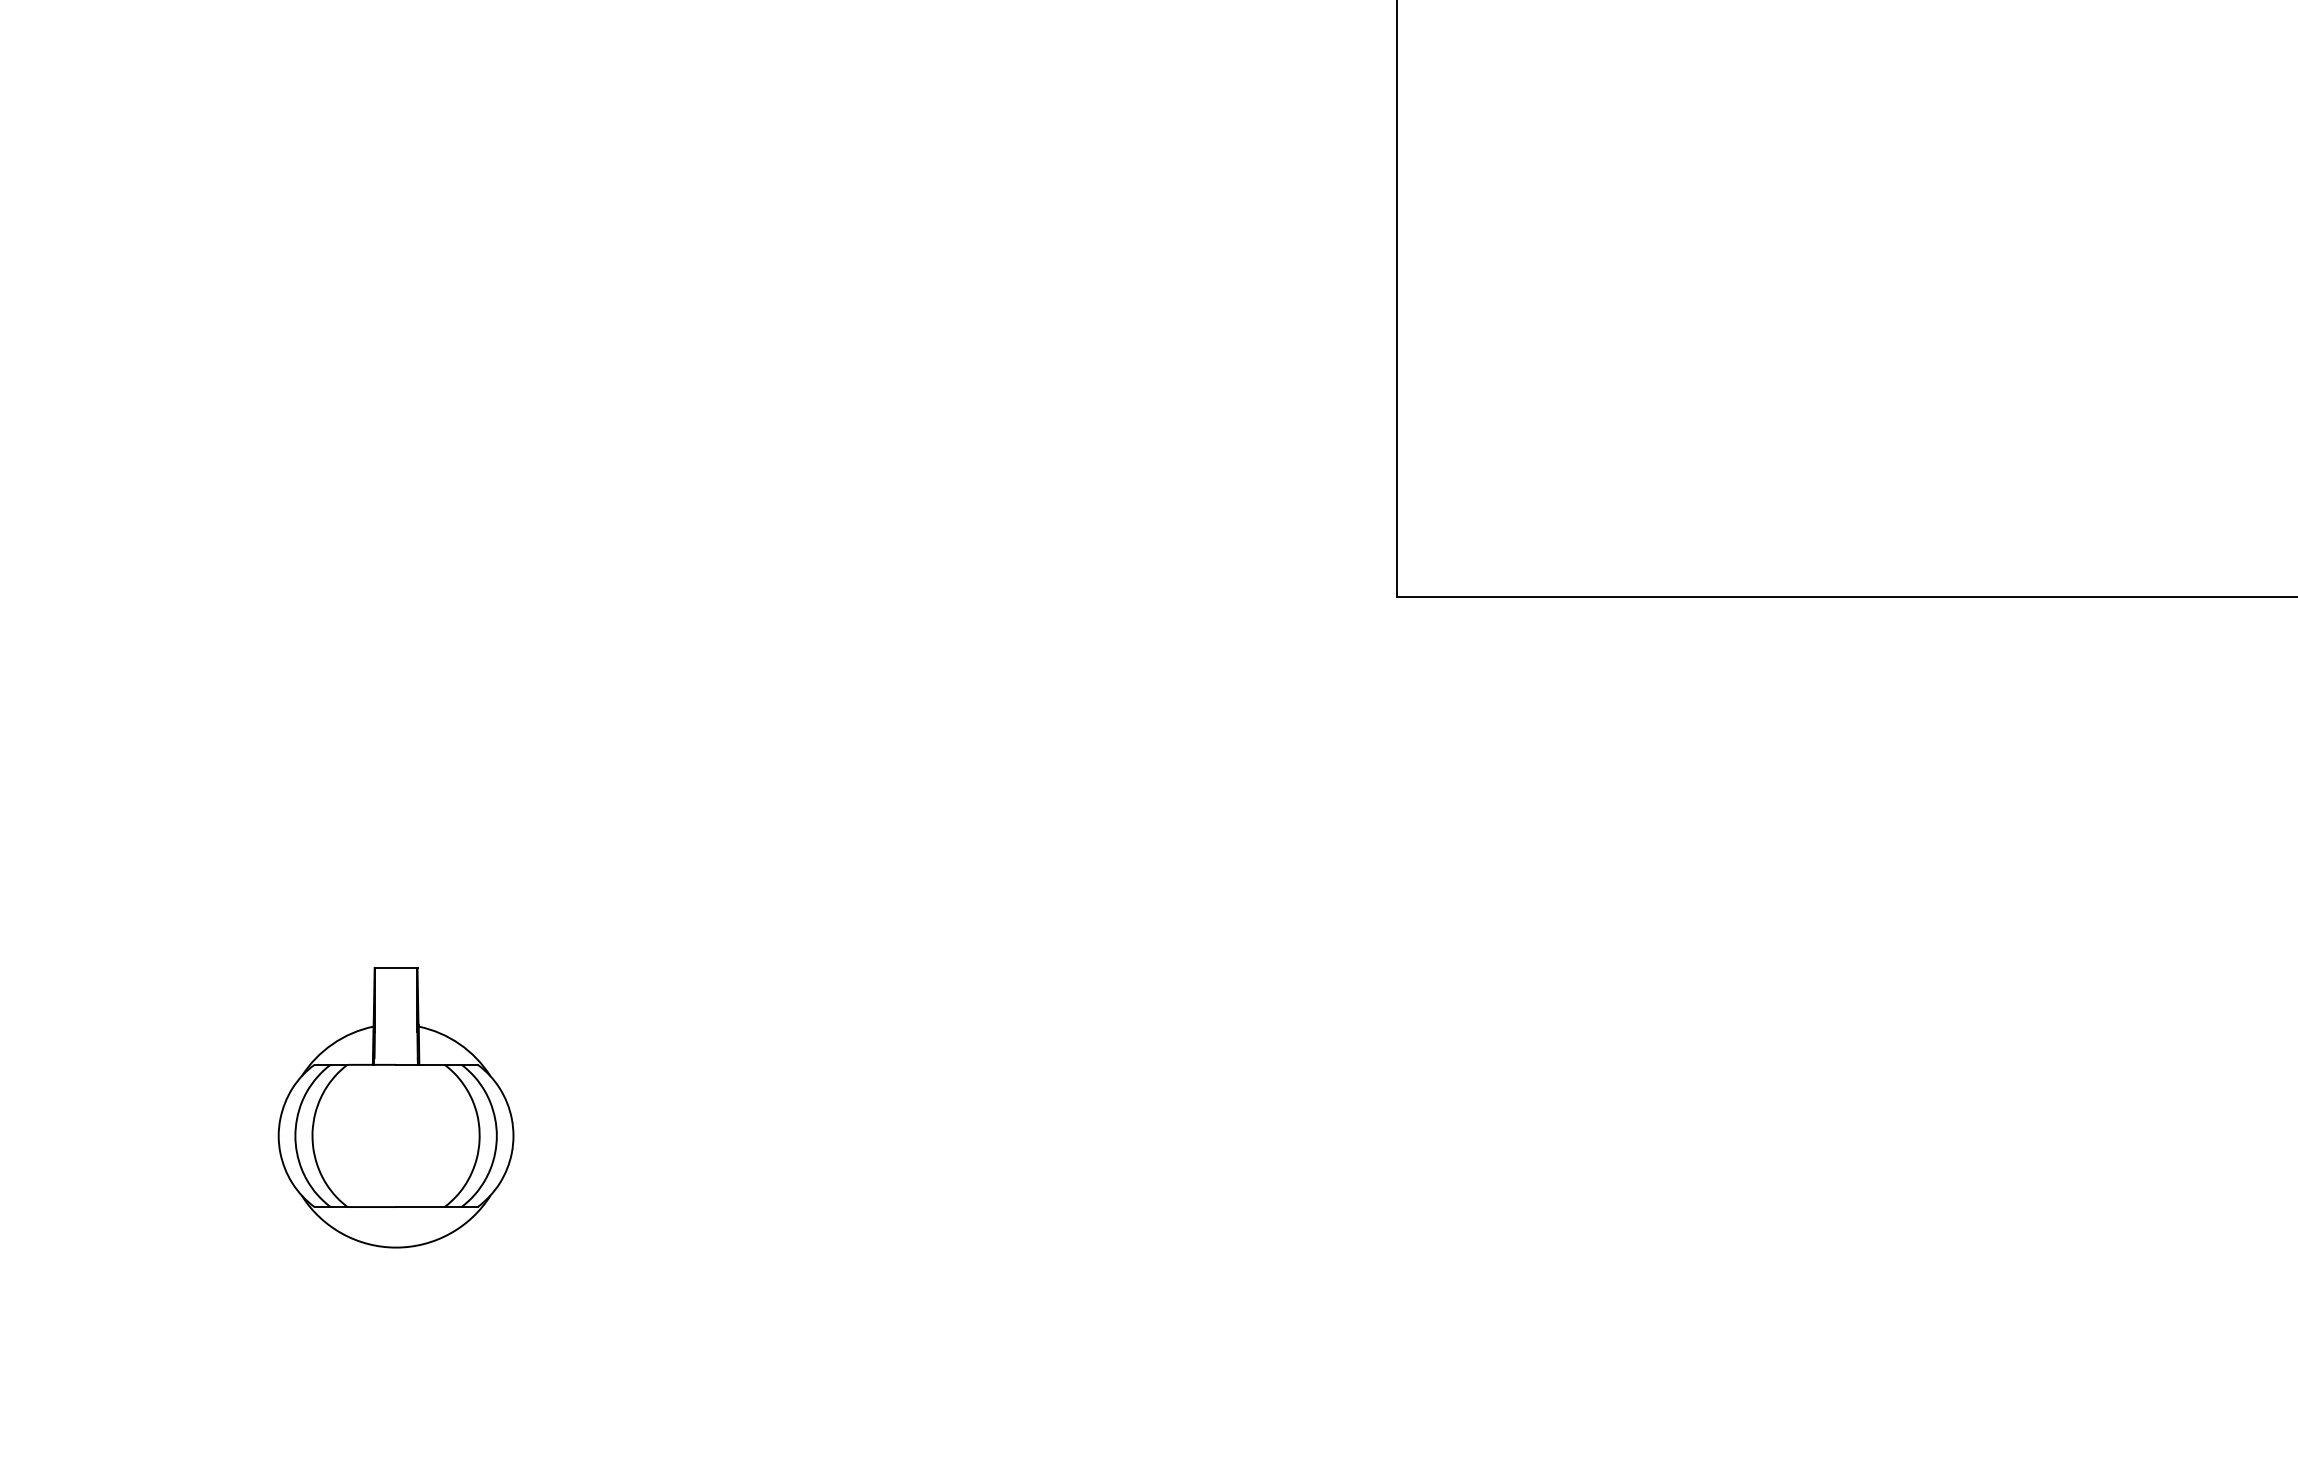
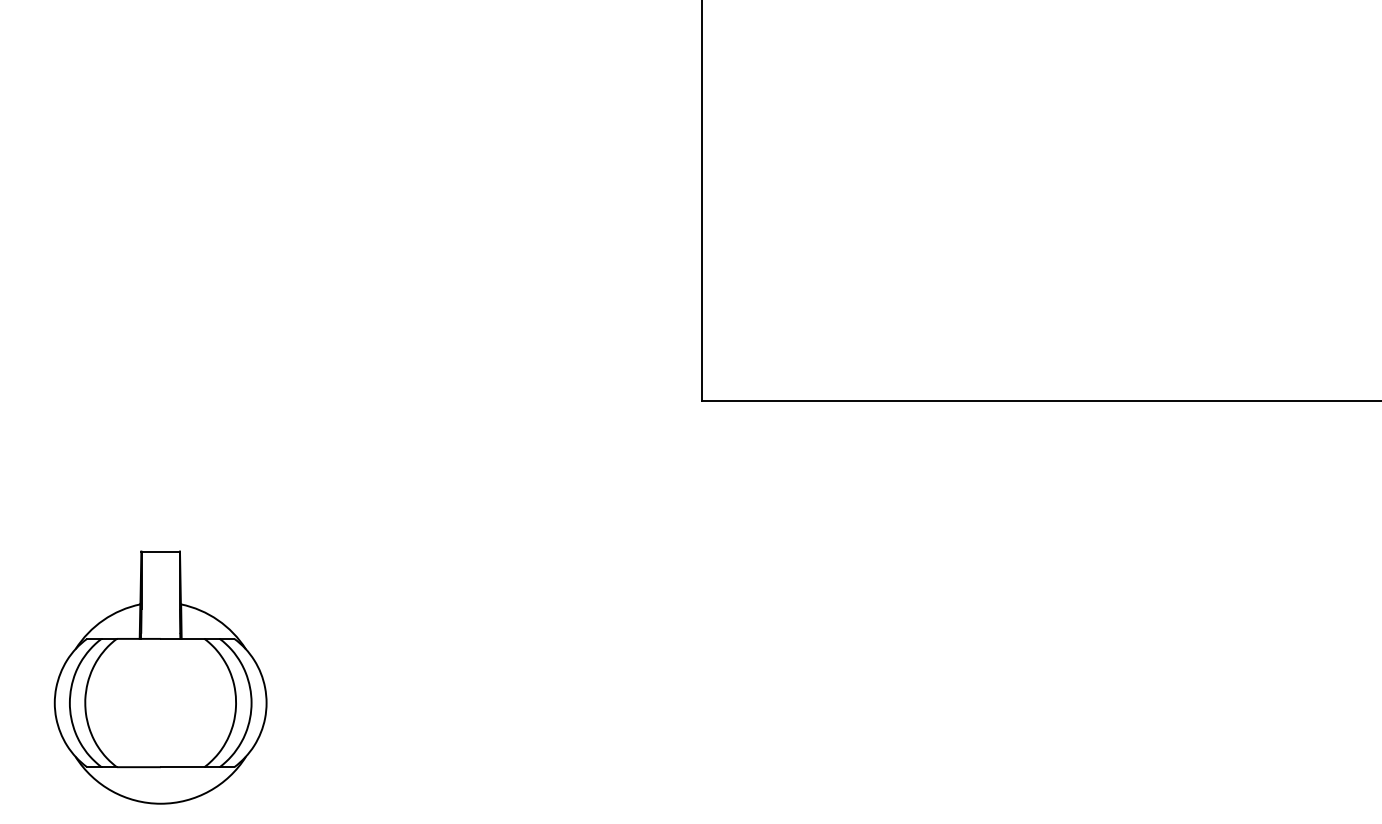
part: (395, 1107) -> (160, 677), size x1.67

